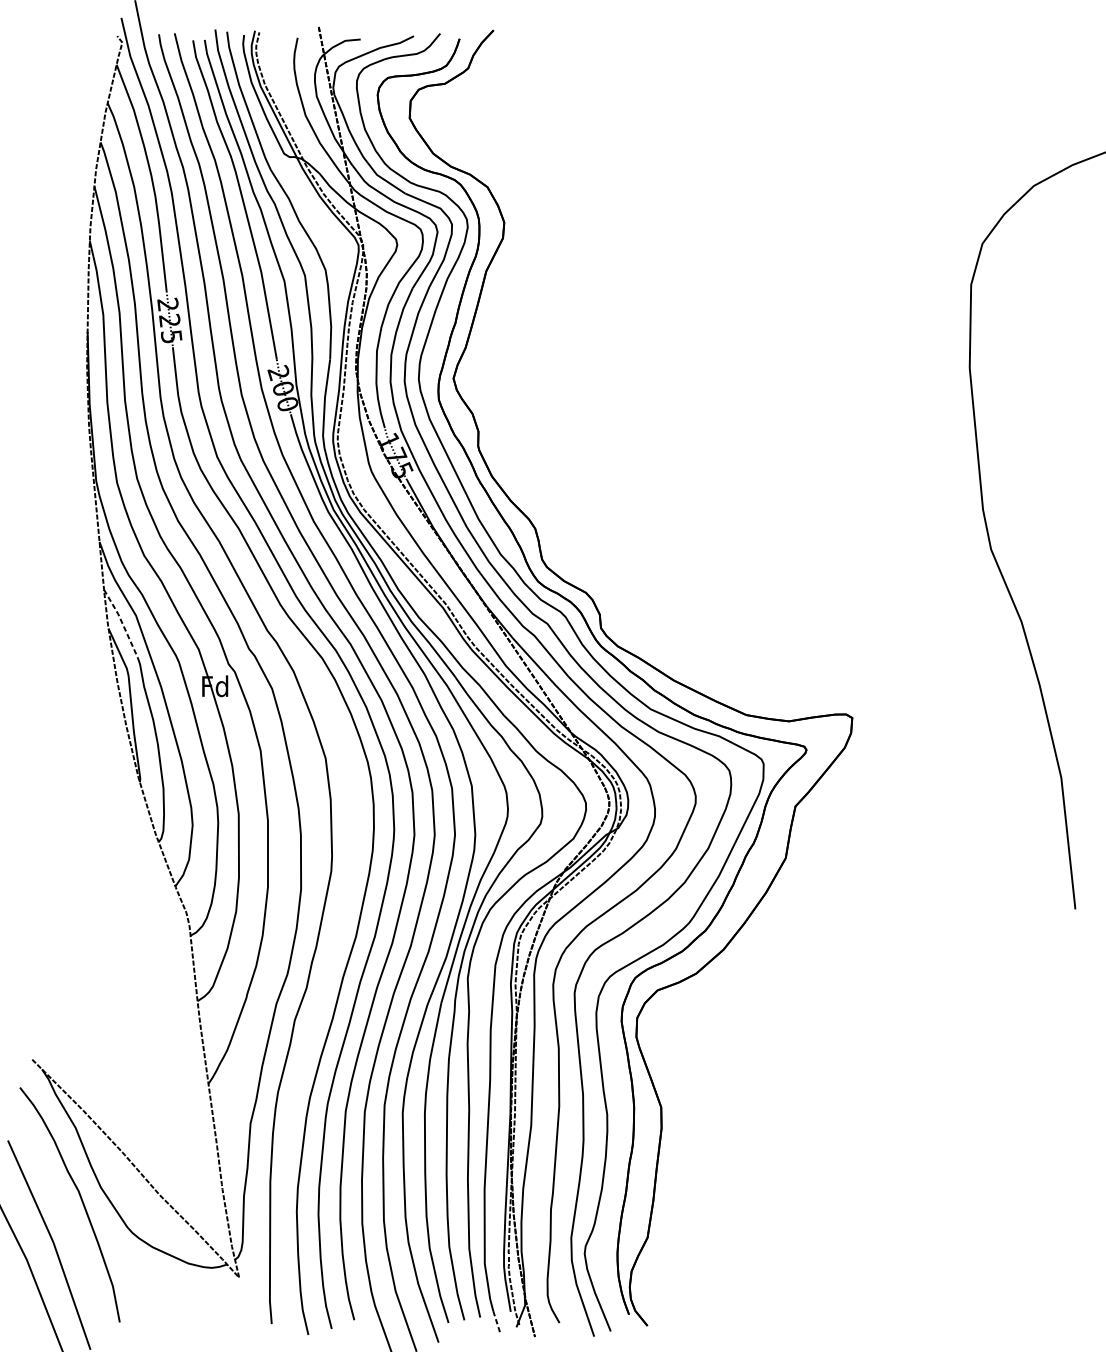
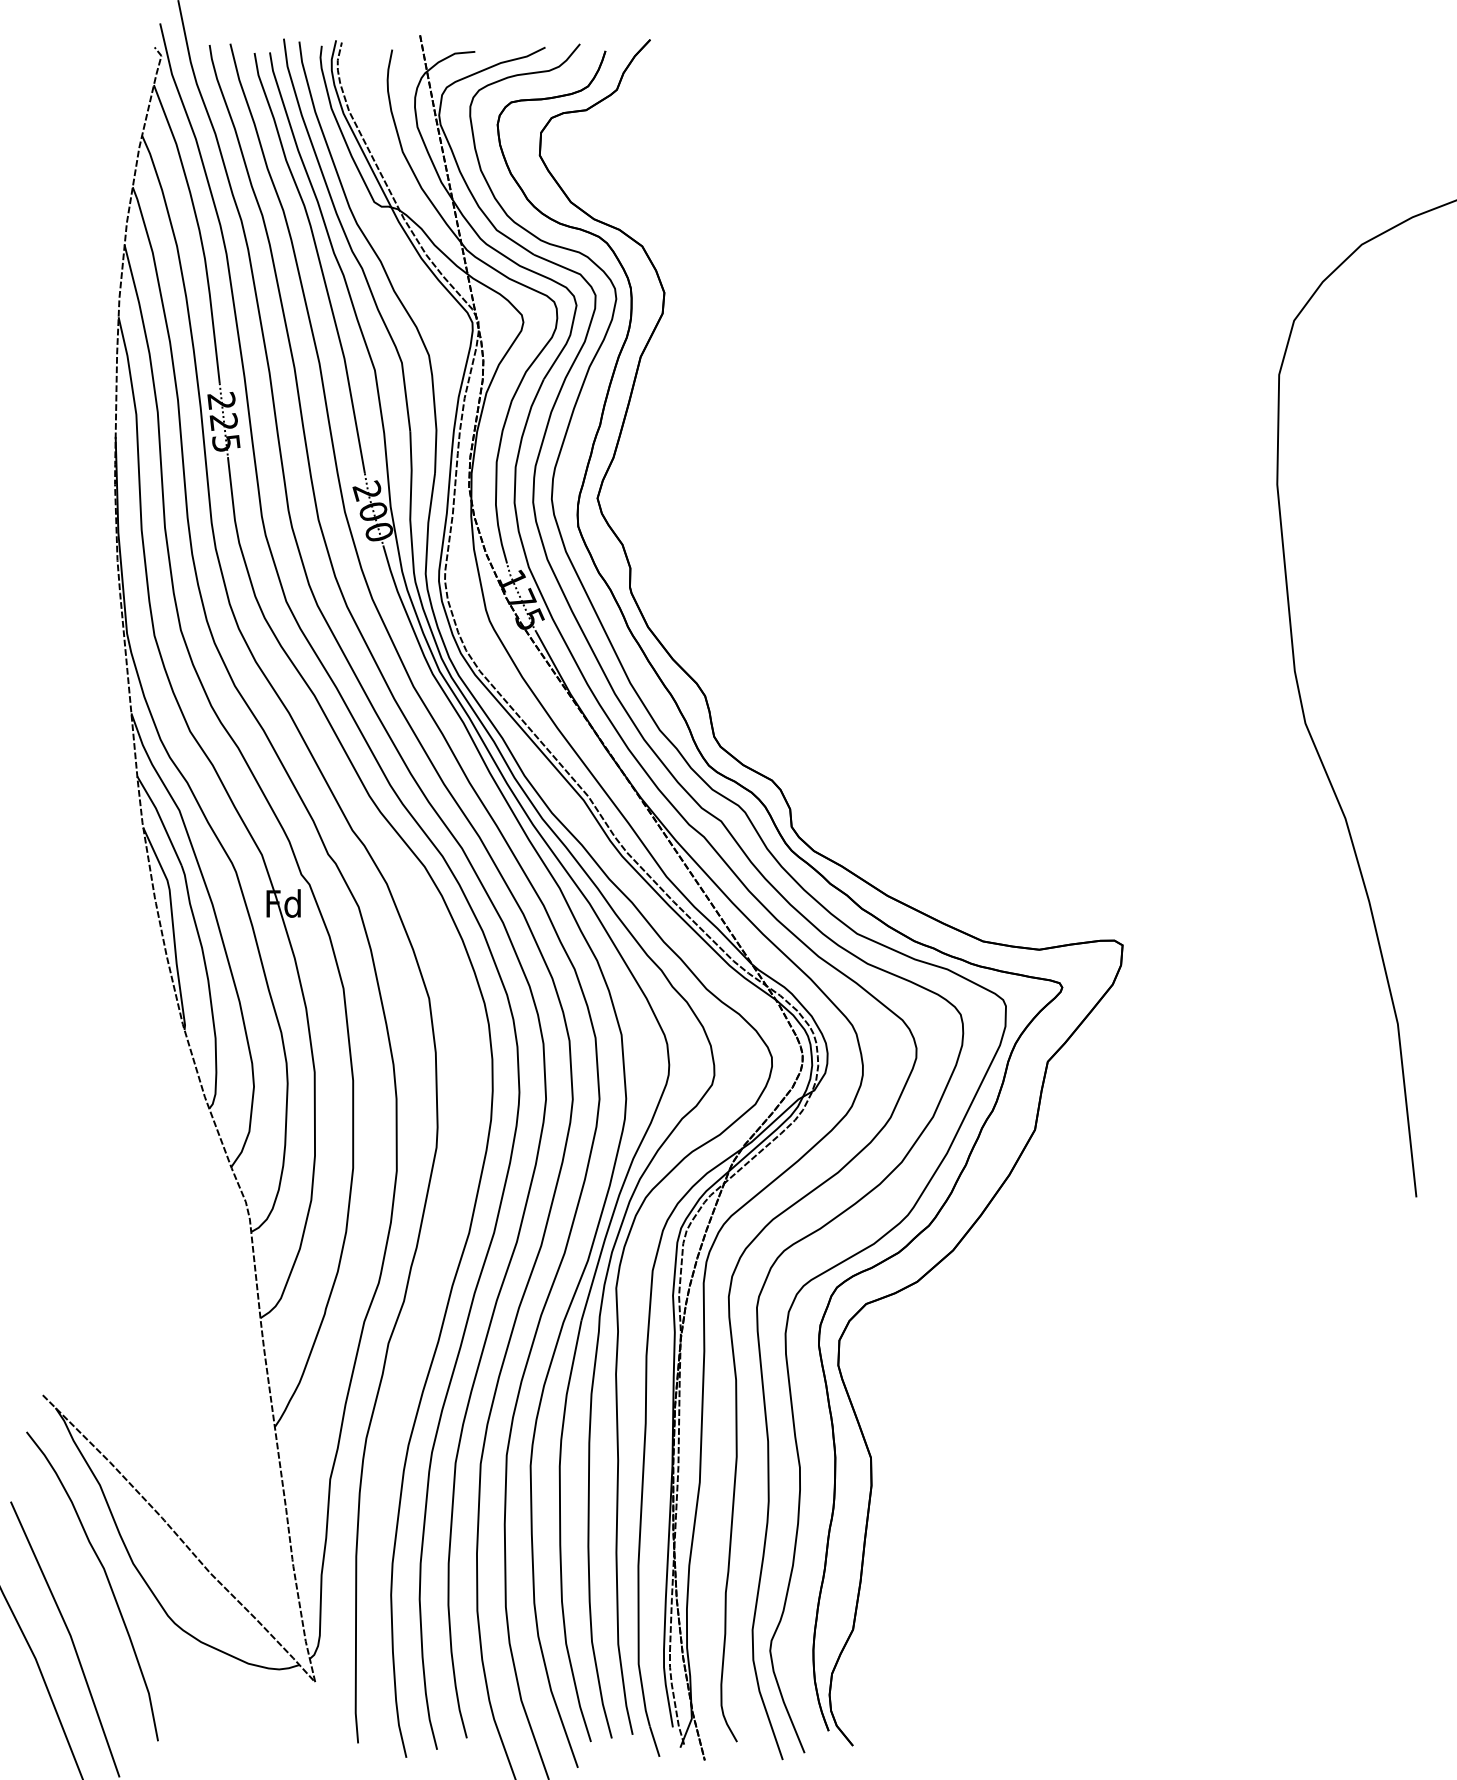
line: (122, 622) -> (161, 819), dashed -> solid
line: (496, 1322) -> (654, 1741), dashed -> solid

